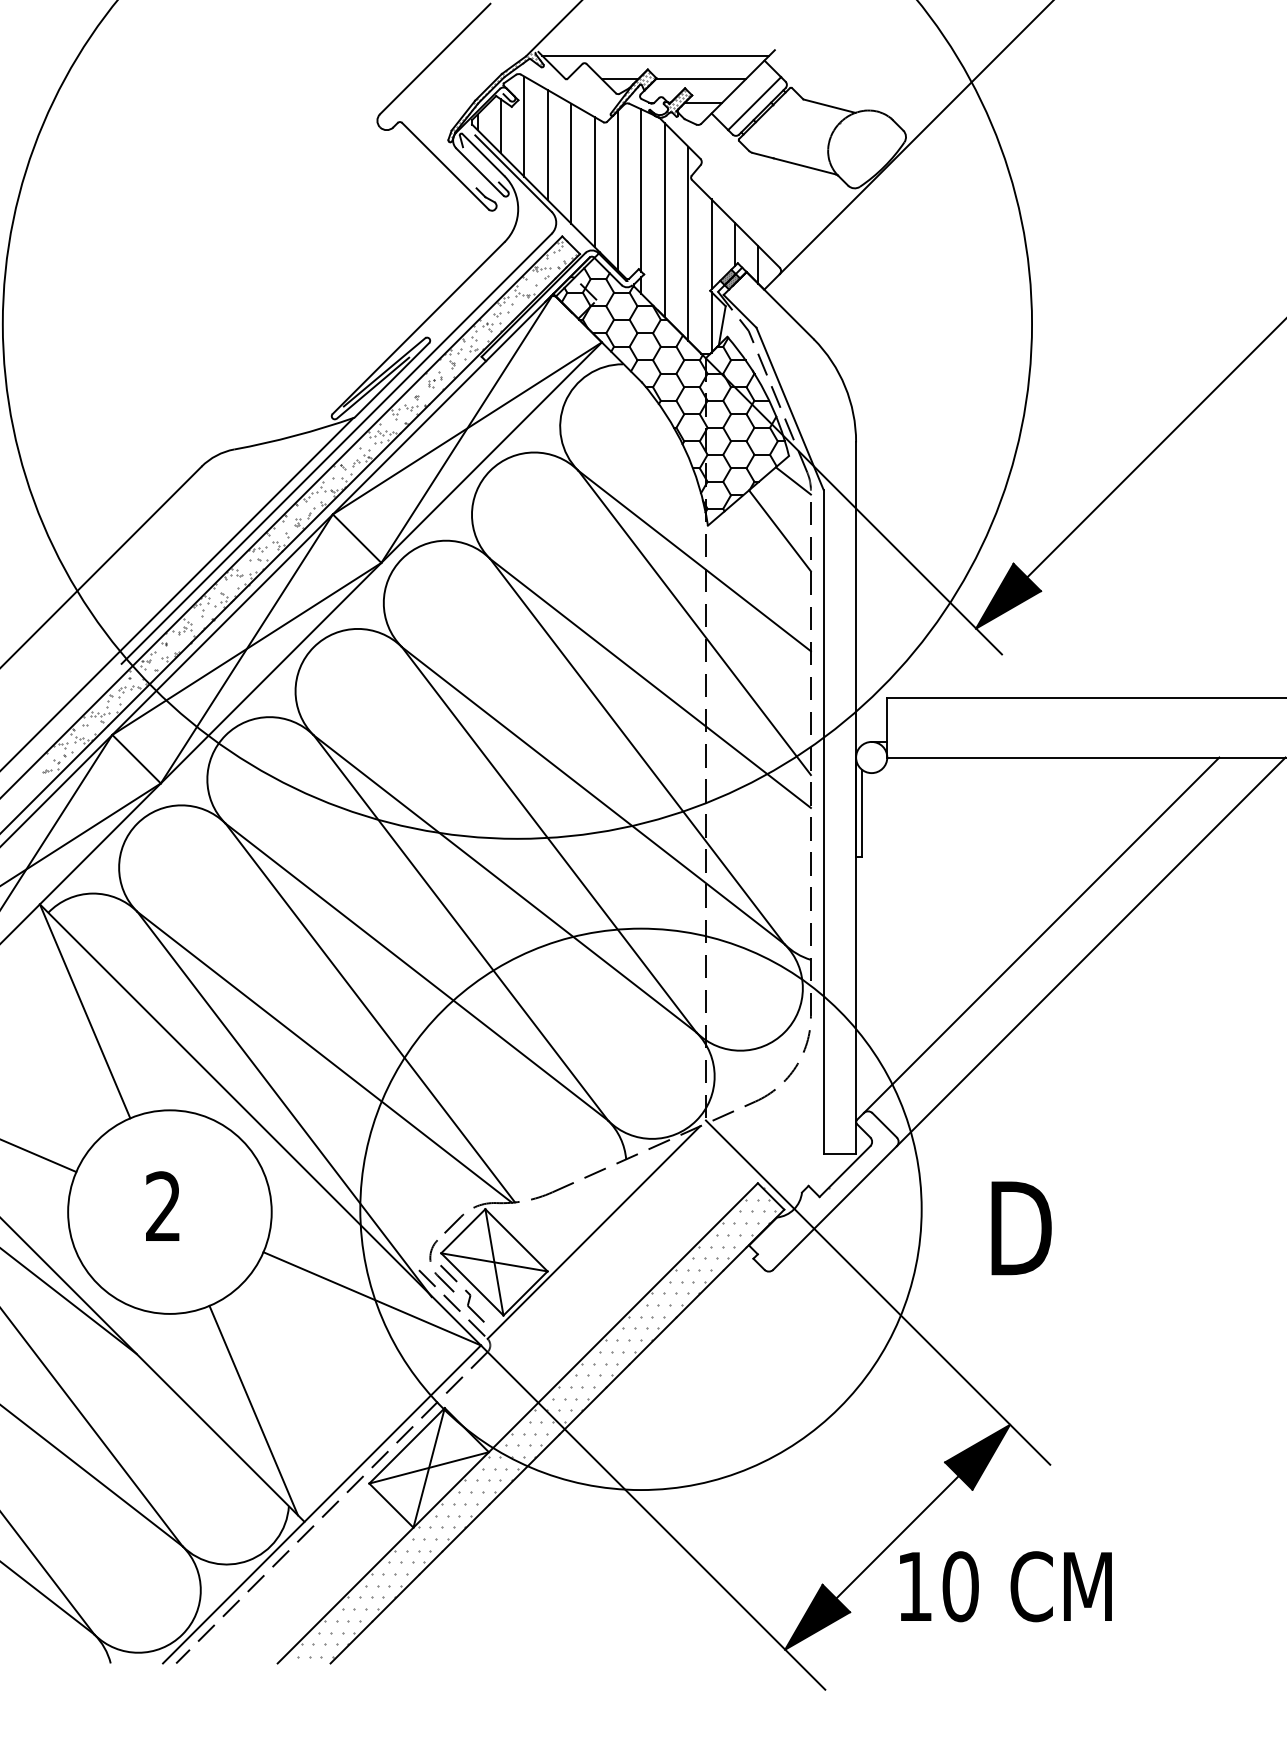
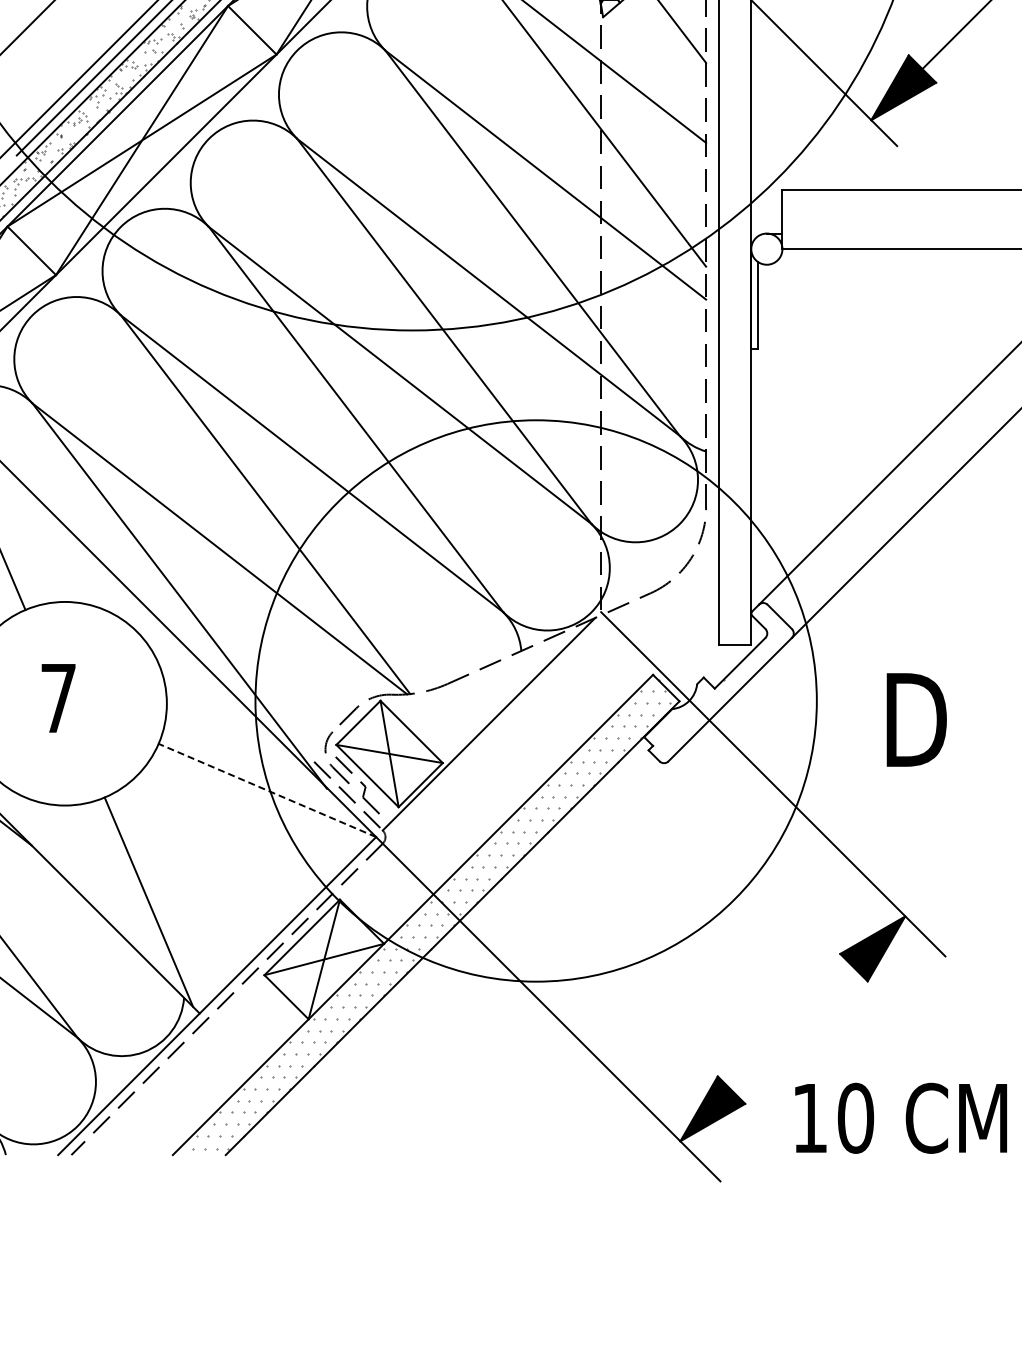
text: (163, 1205) -> (58, 697), 2 -> 7
line: (371, 1298) -> (266, 790), solid -> dashed
line: (897, 1537) -> (792, 1029), removed
text: (1005, 1586) -> (900, 1118), moved

